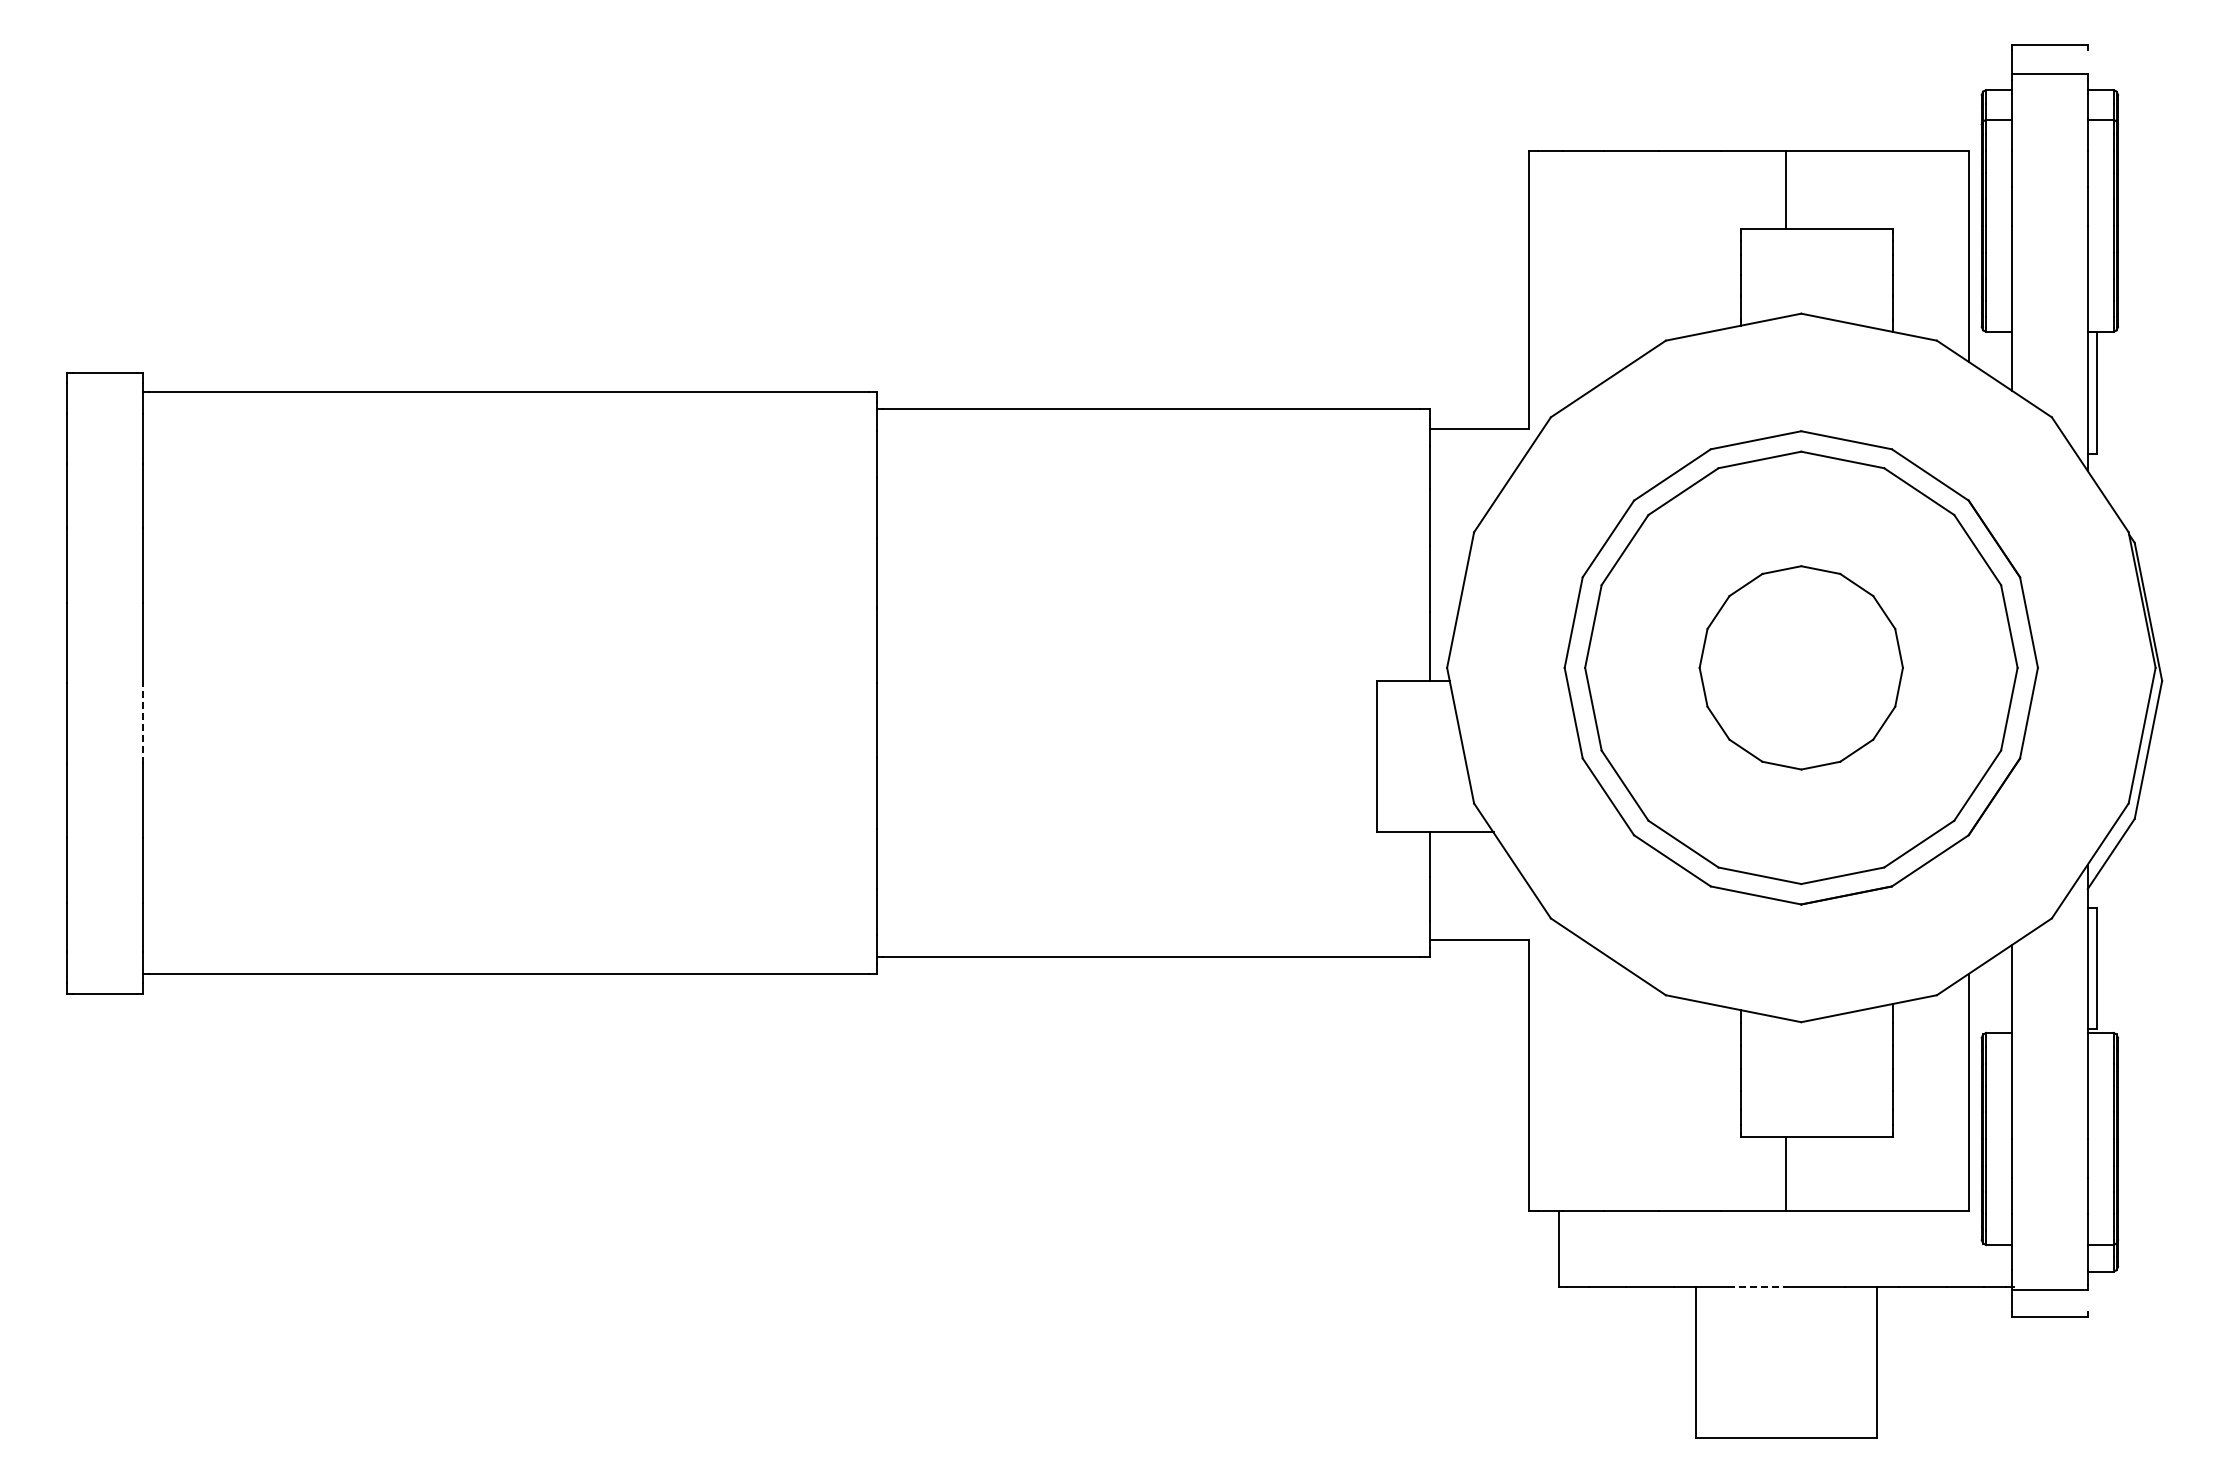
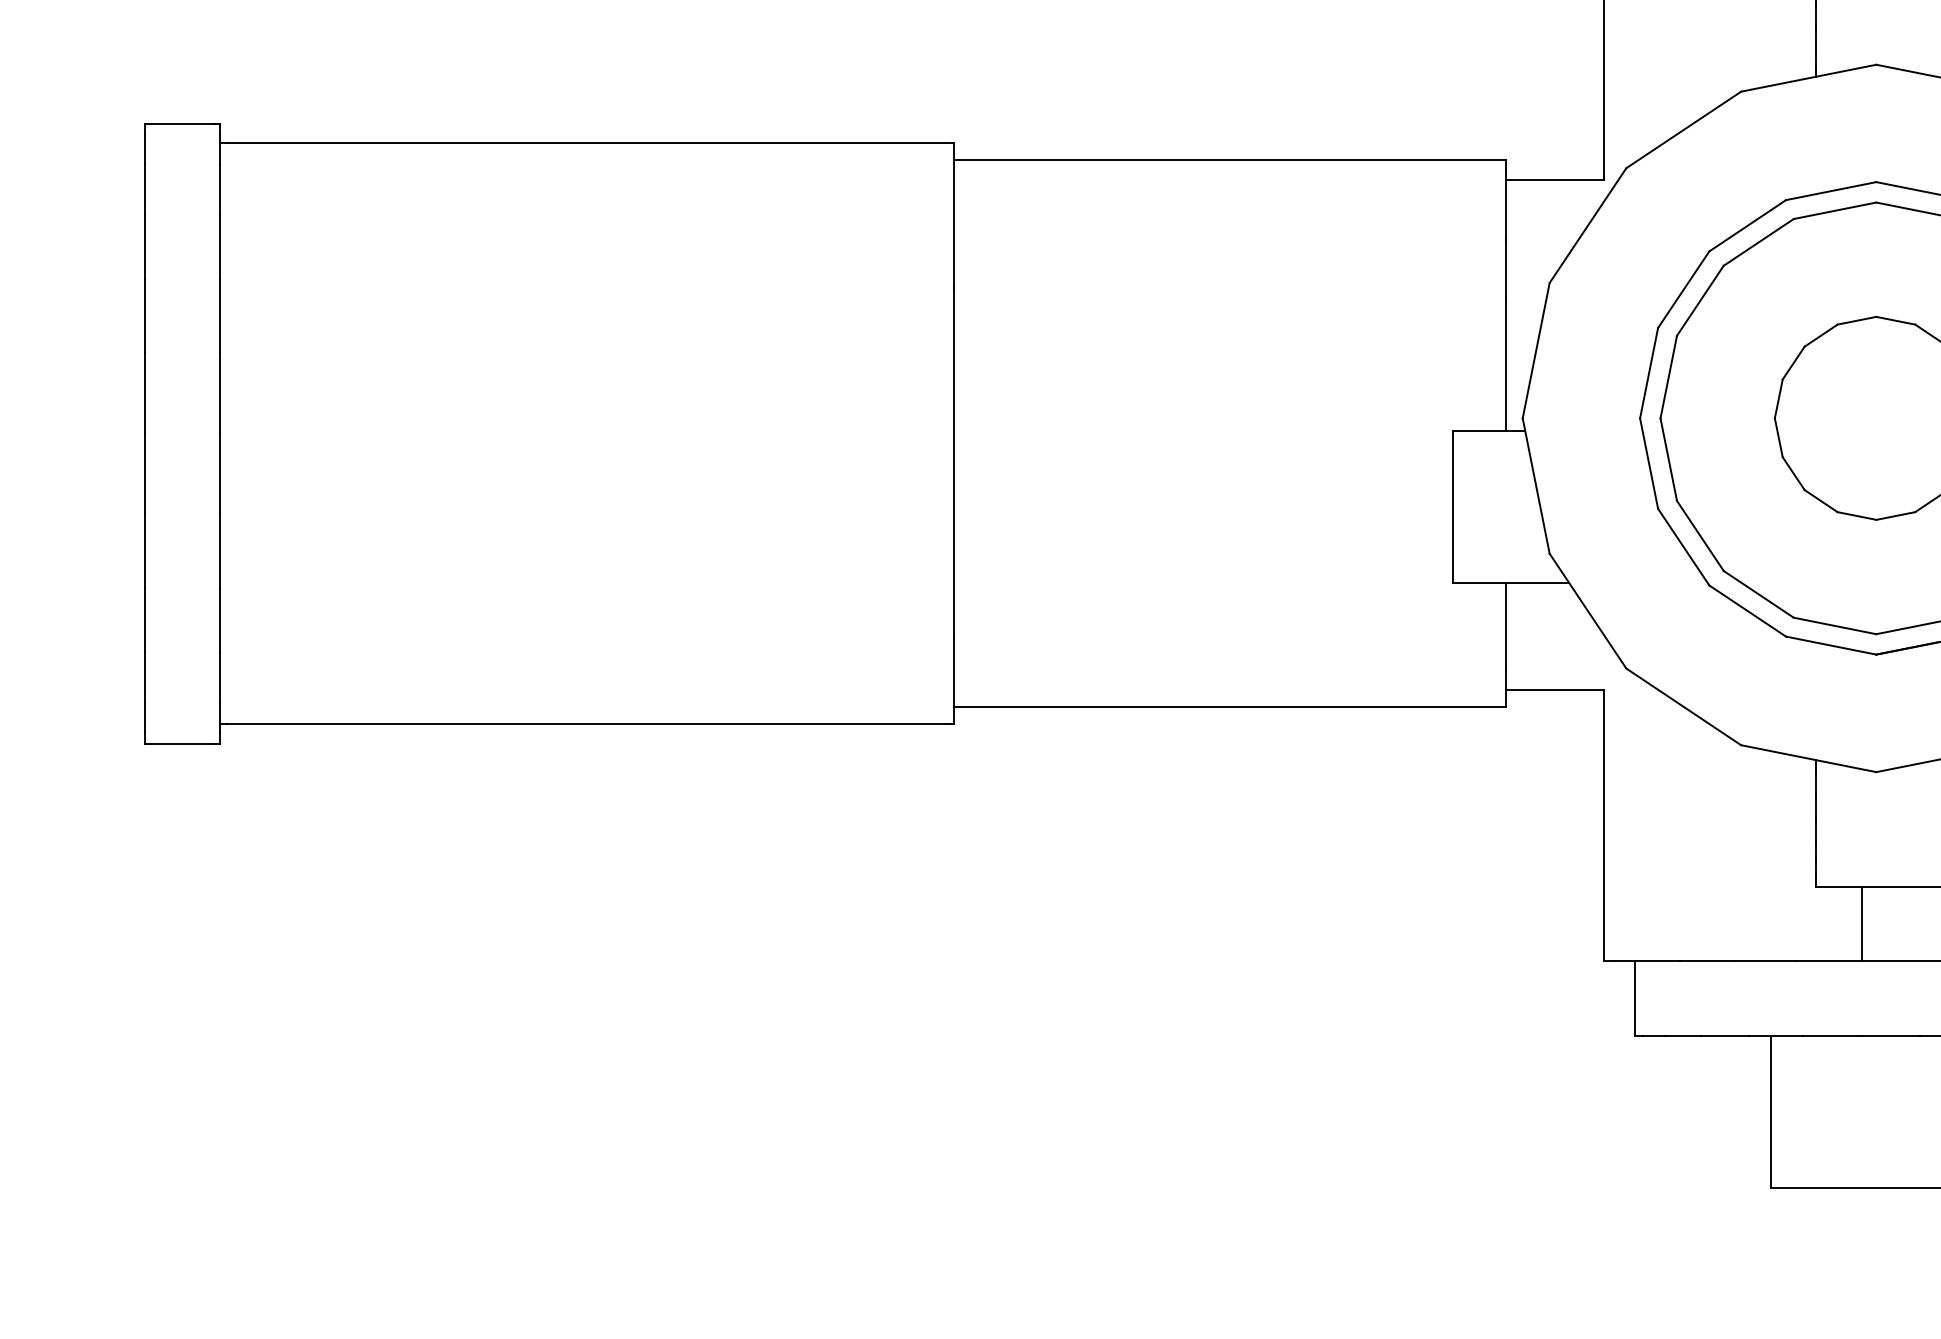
line: (142, 722) -> (220, 472), dashed -> solid
line: (1757, 1286) -> (1832, 1036), dashed -> solid

